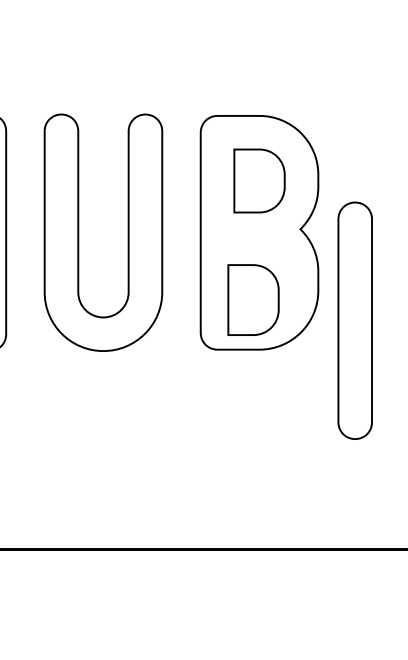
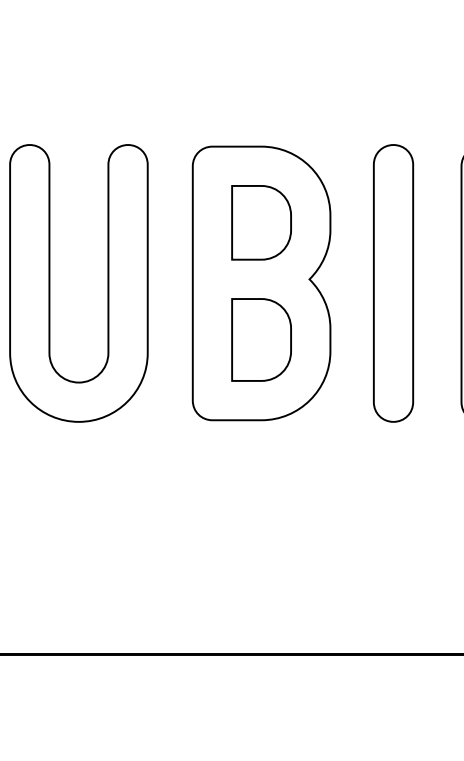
part: (253, 299) -> (261, 339), moved
part: (354, 320) -> (392, 283), moved

